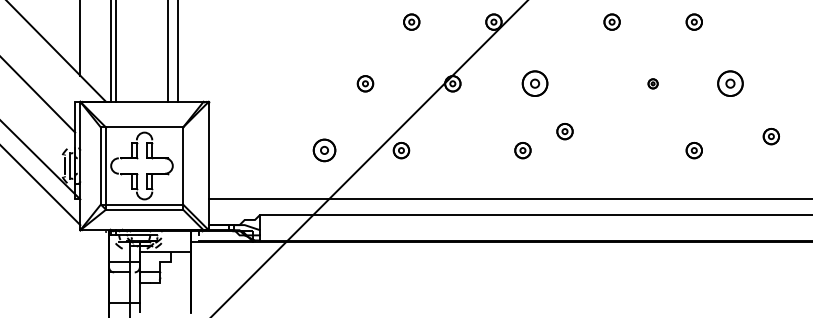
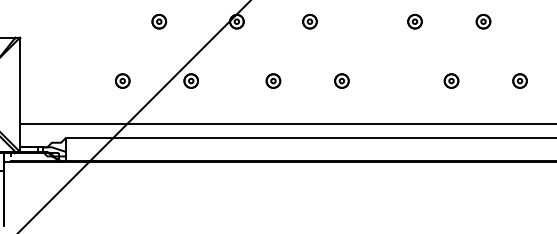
part: (534, 83) -> (309, 21), size x0.62
part: (652, 83) -> (414, 21), size x1.67
part: (729, 83) -> (482, 21), size x0.62
part: (564, 131) -> (341, 81), moved
part: (770, 136) -> (519, 81), moved
part: (323, 150) -> (121, 81), size x0.71
part: (522, 150) -> (273, 81), moved

